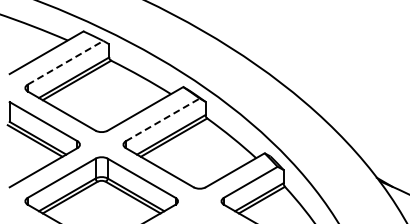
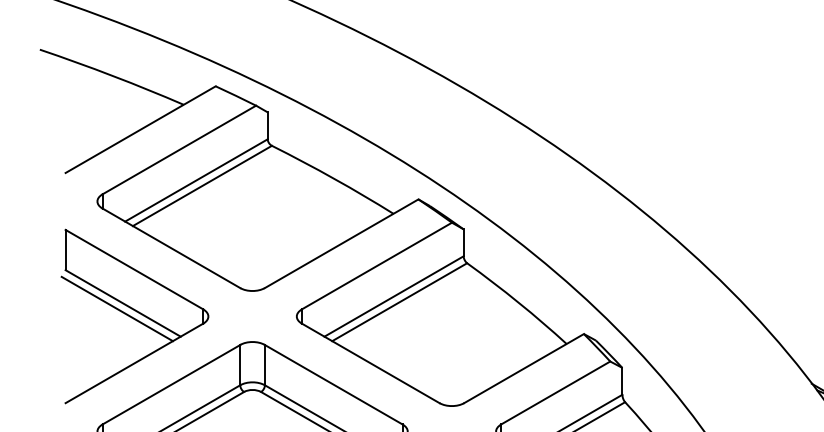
line: (65, 62) -> (179, 149), dashed -> solid
line: (162, 119) -> (376, 265), dashed -> solid

